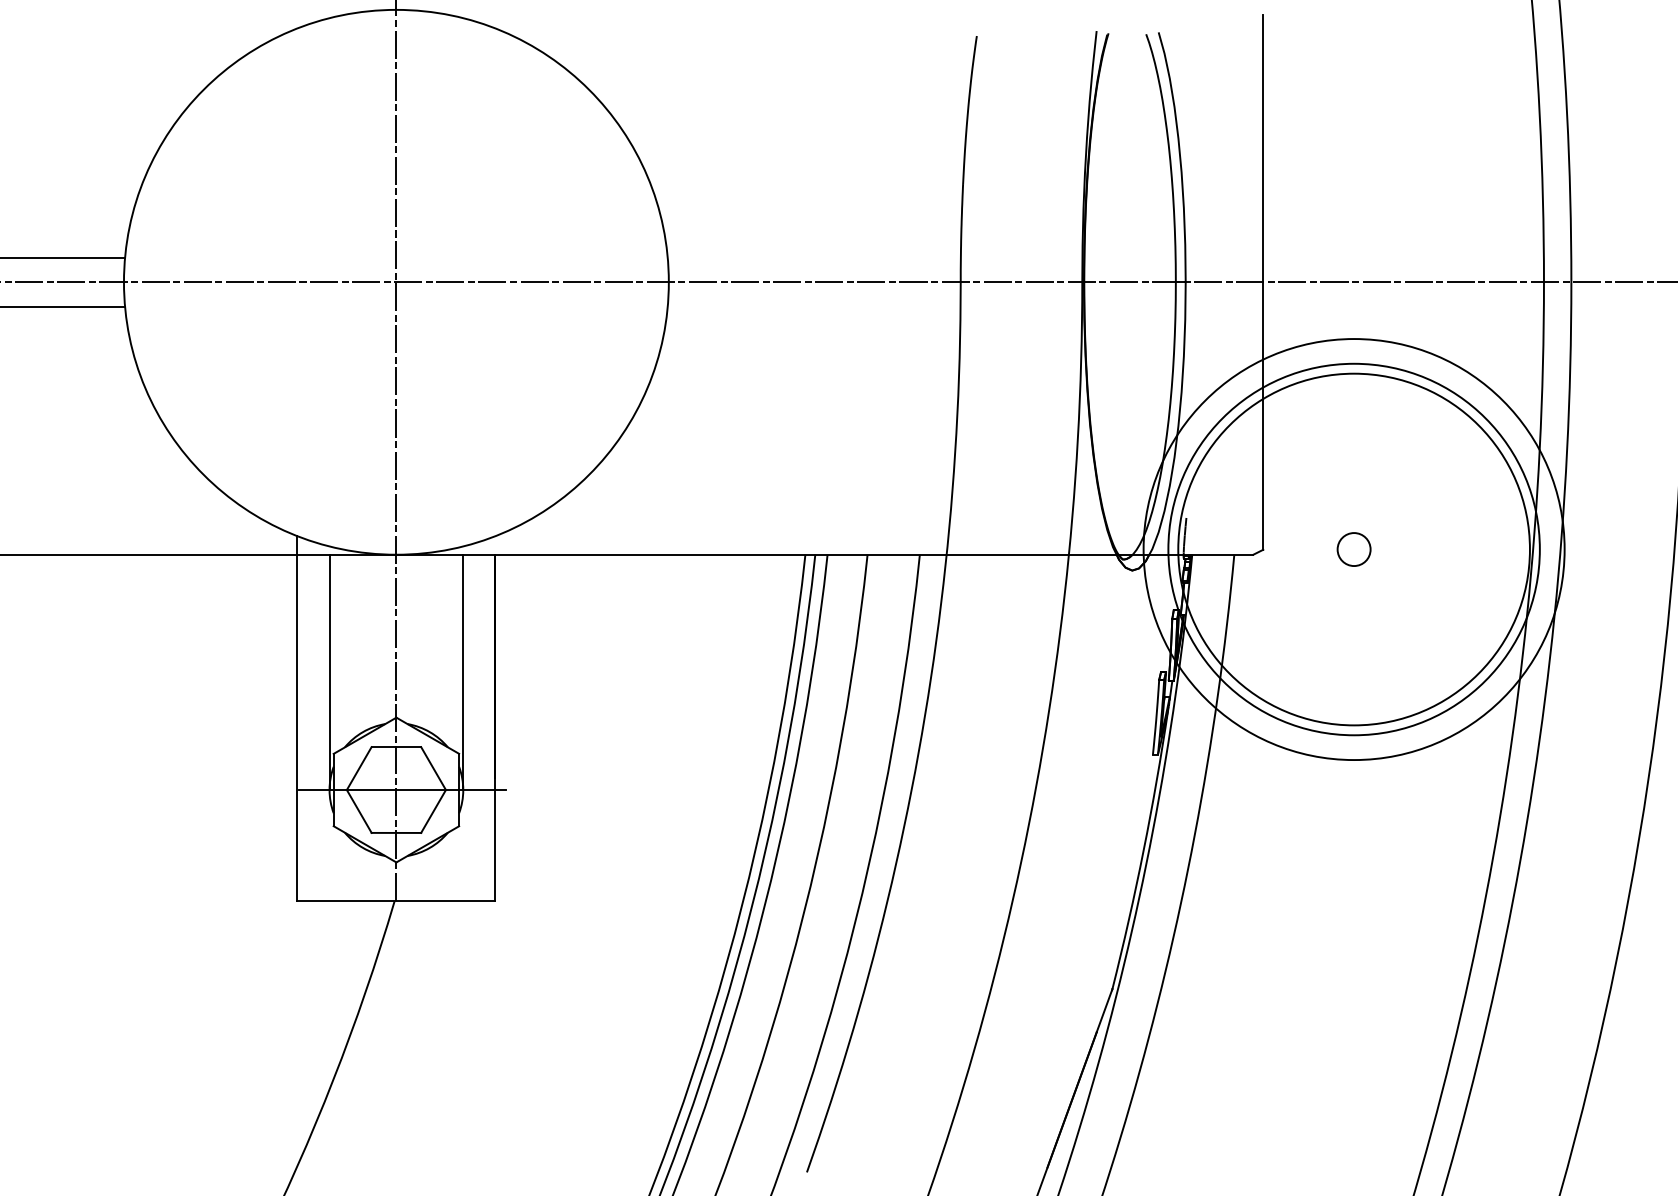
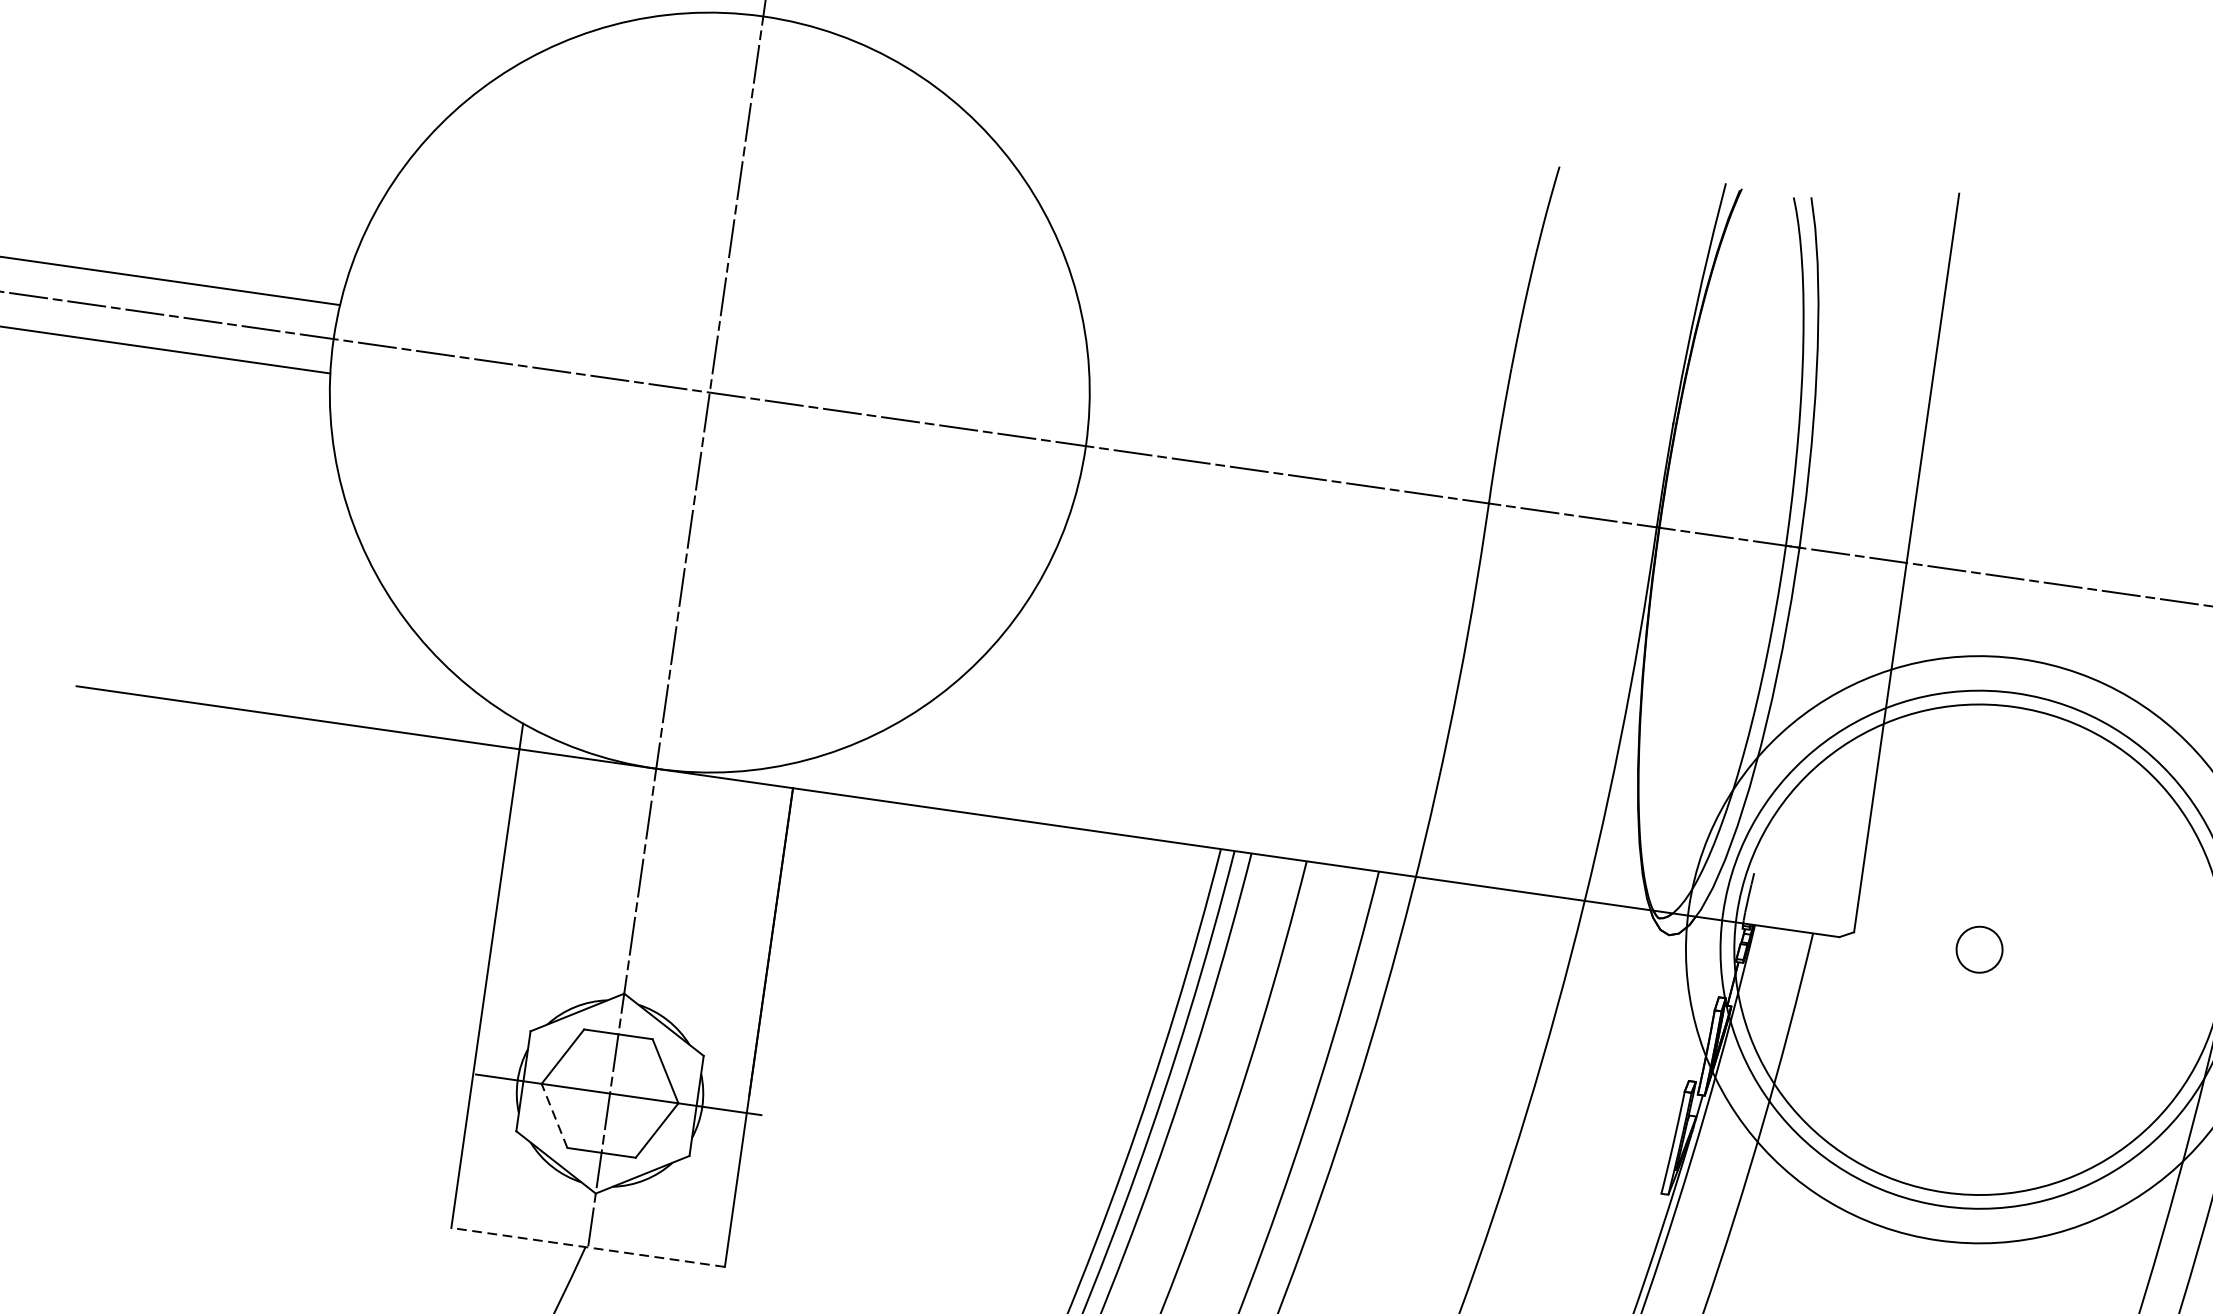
line: (329, 672) -> (540, 918), removed
line: (463, 672) -> (725, 944), removed
line: (359, 811) -> (554, 1115), solid -> dashed
line: (395, 901) -> (586, 1247), solid -> dashed

